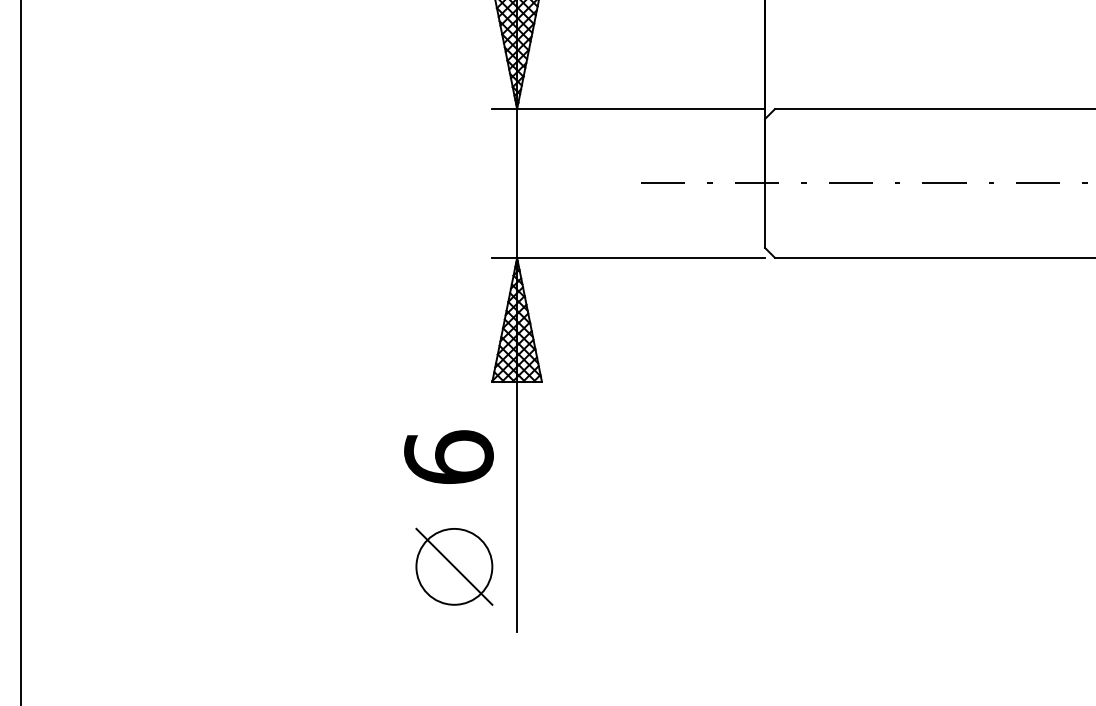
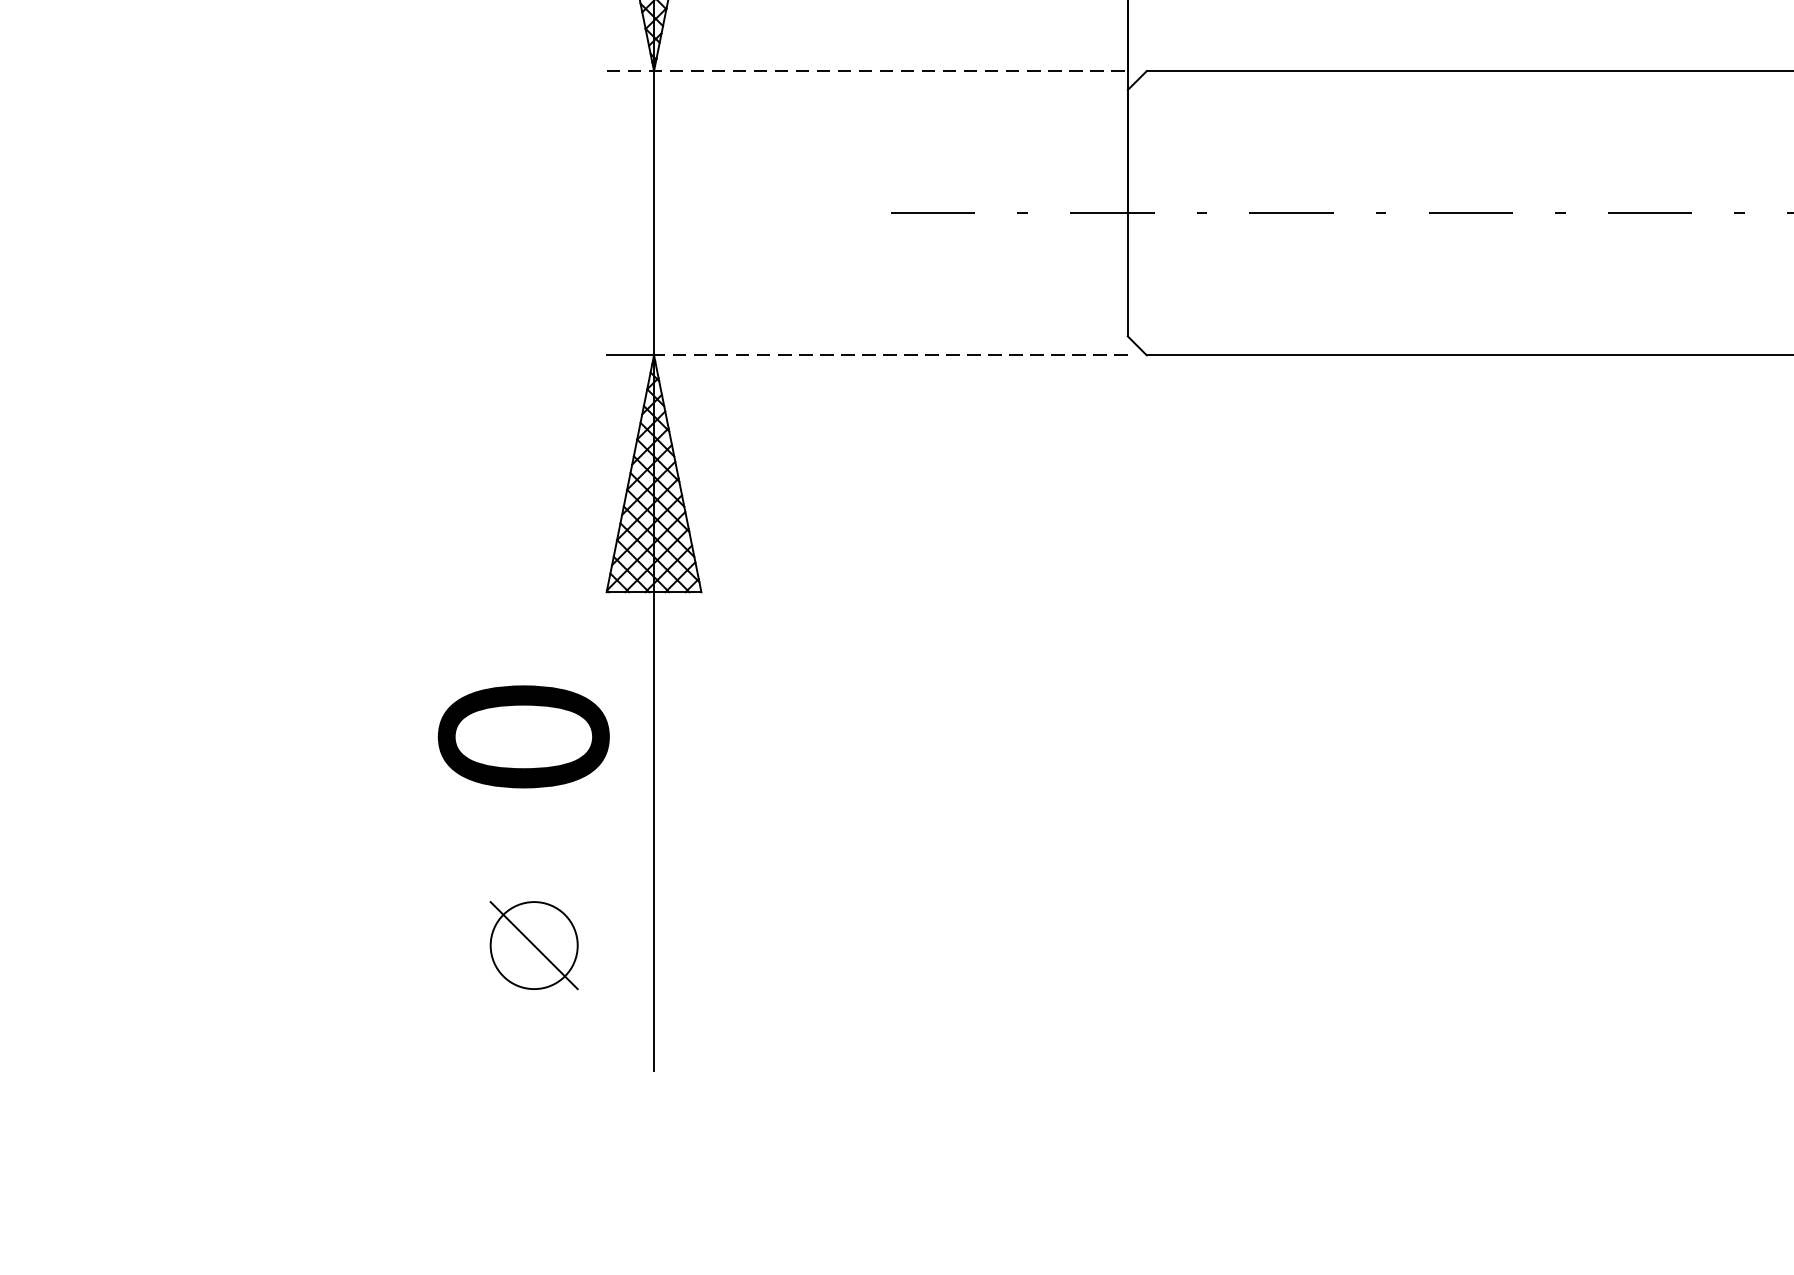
line: (629, 109) -> (868, 71), solid -> dashed
line: (641, 257) -> (891, 354), solid -> dashed
text: (448, 457) -> (522, 736), 6 -> 0
part: (454, 566) -> (534, 945), size x0.6

